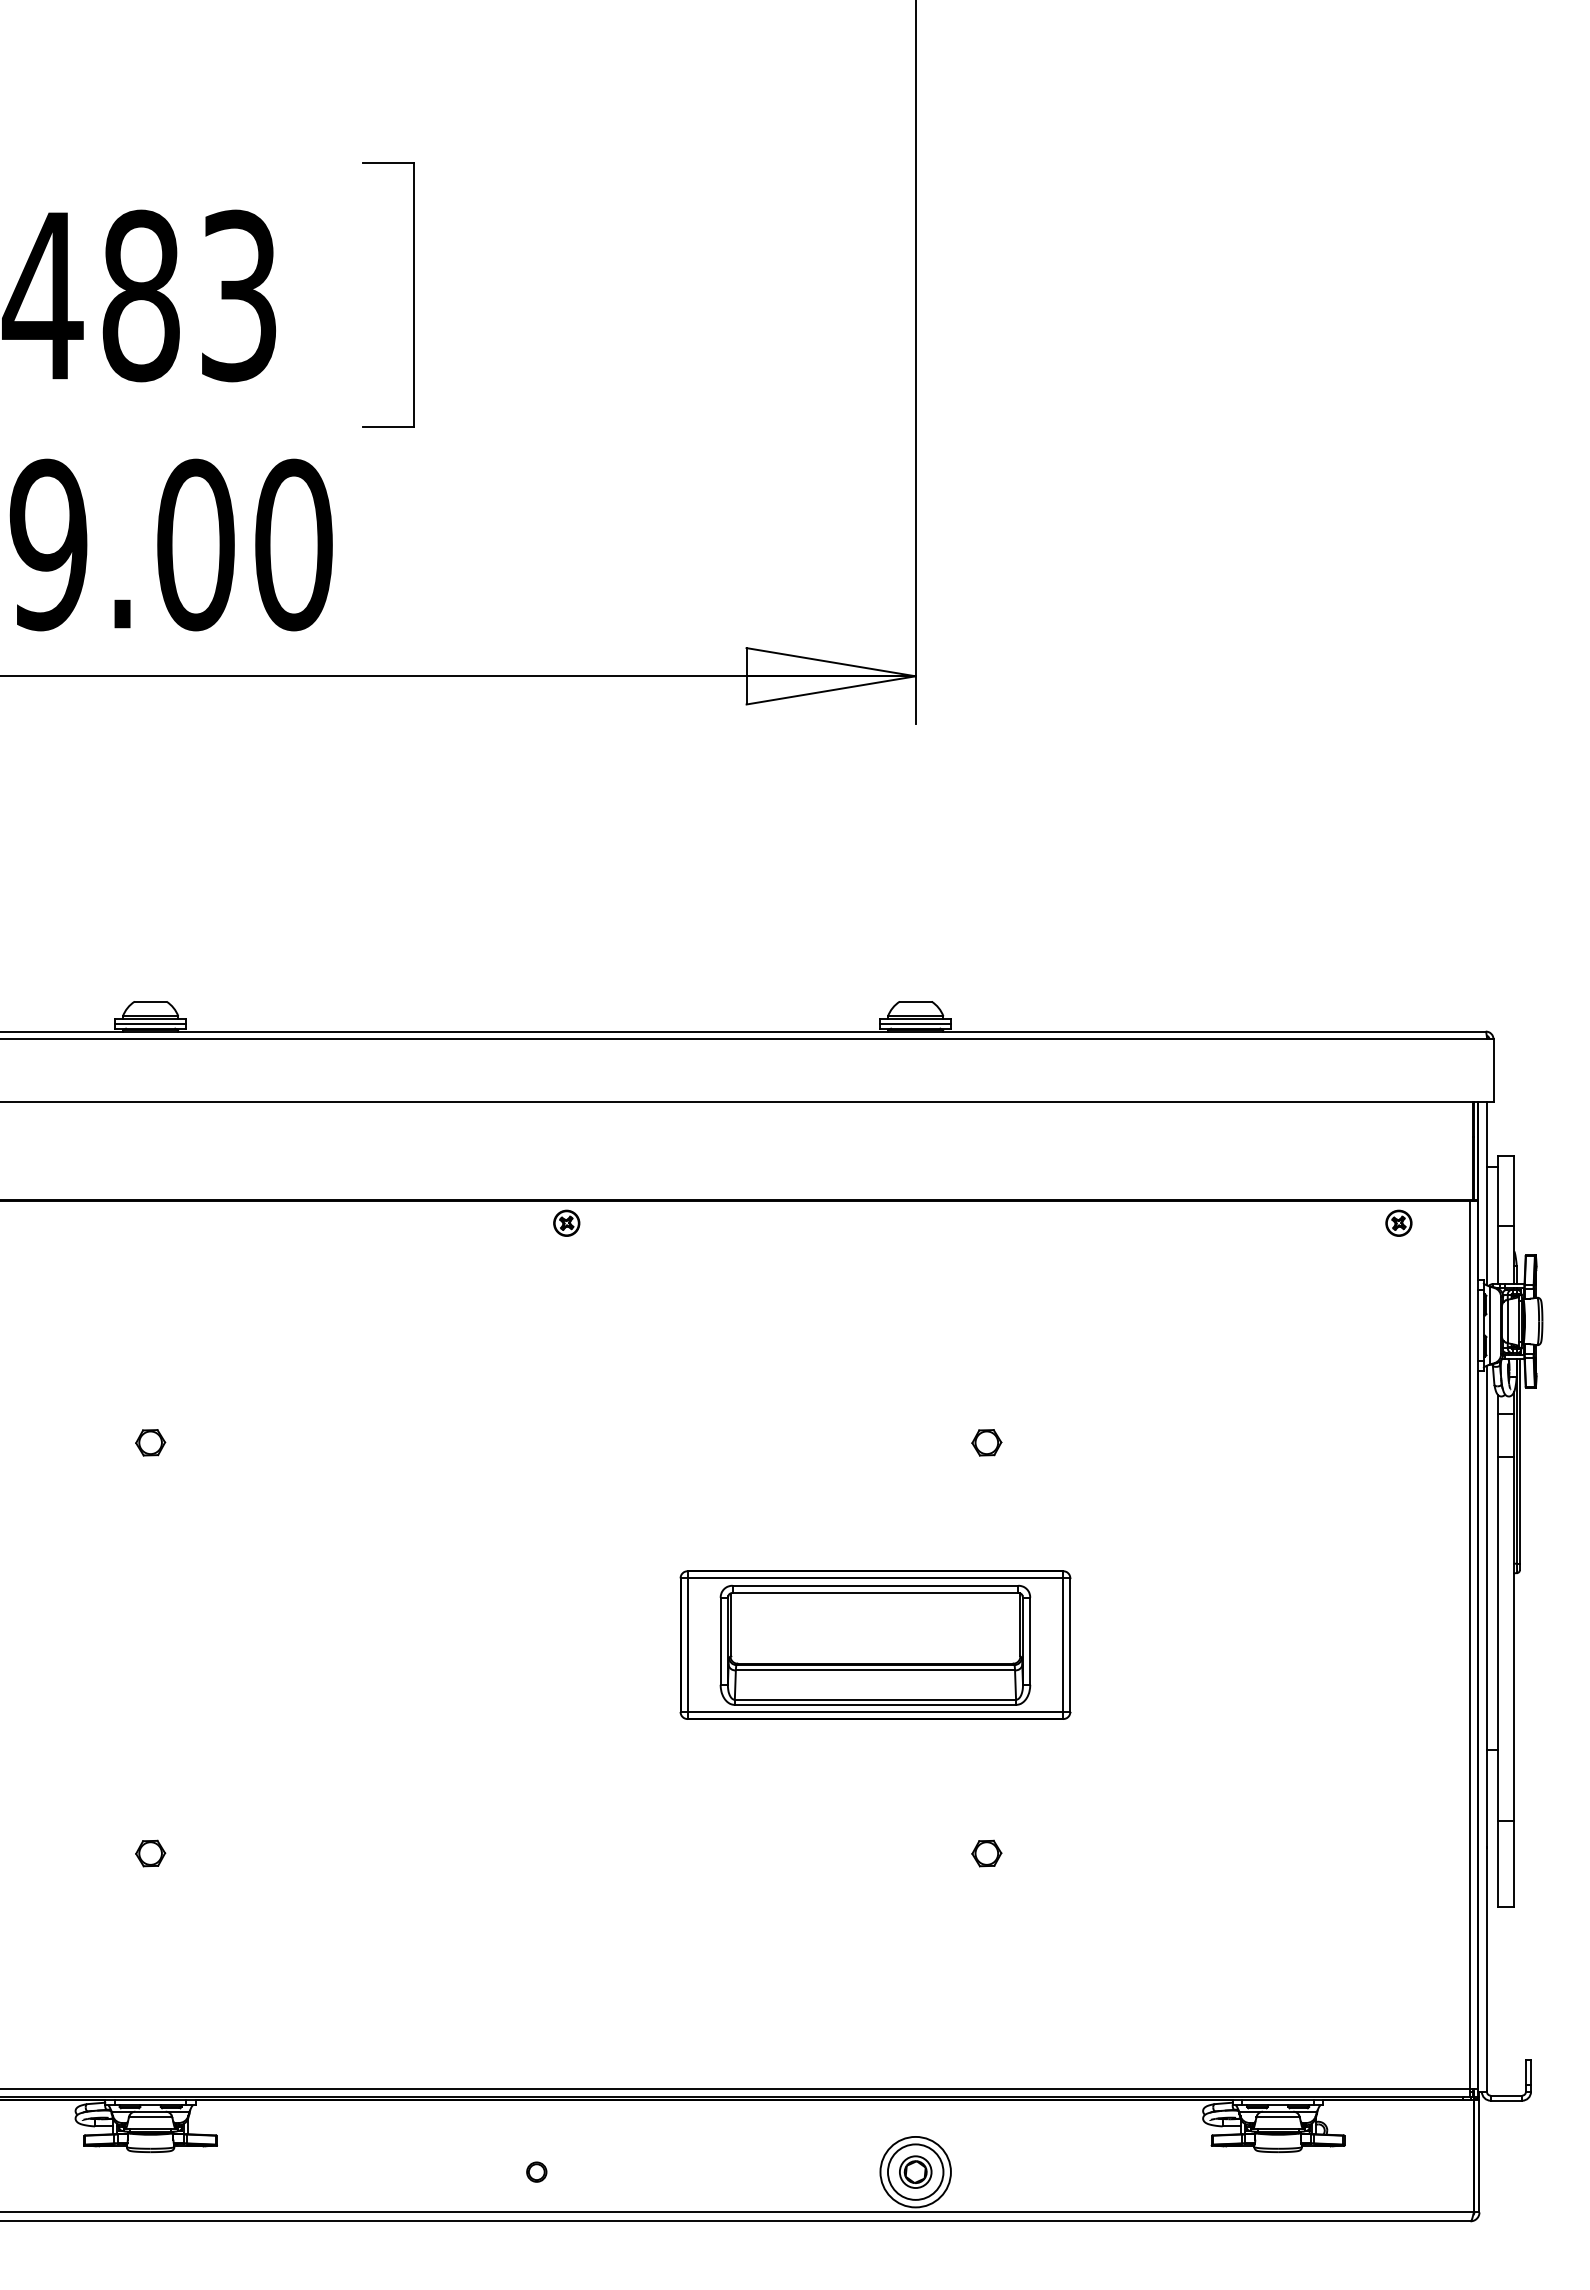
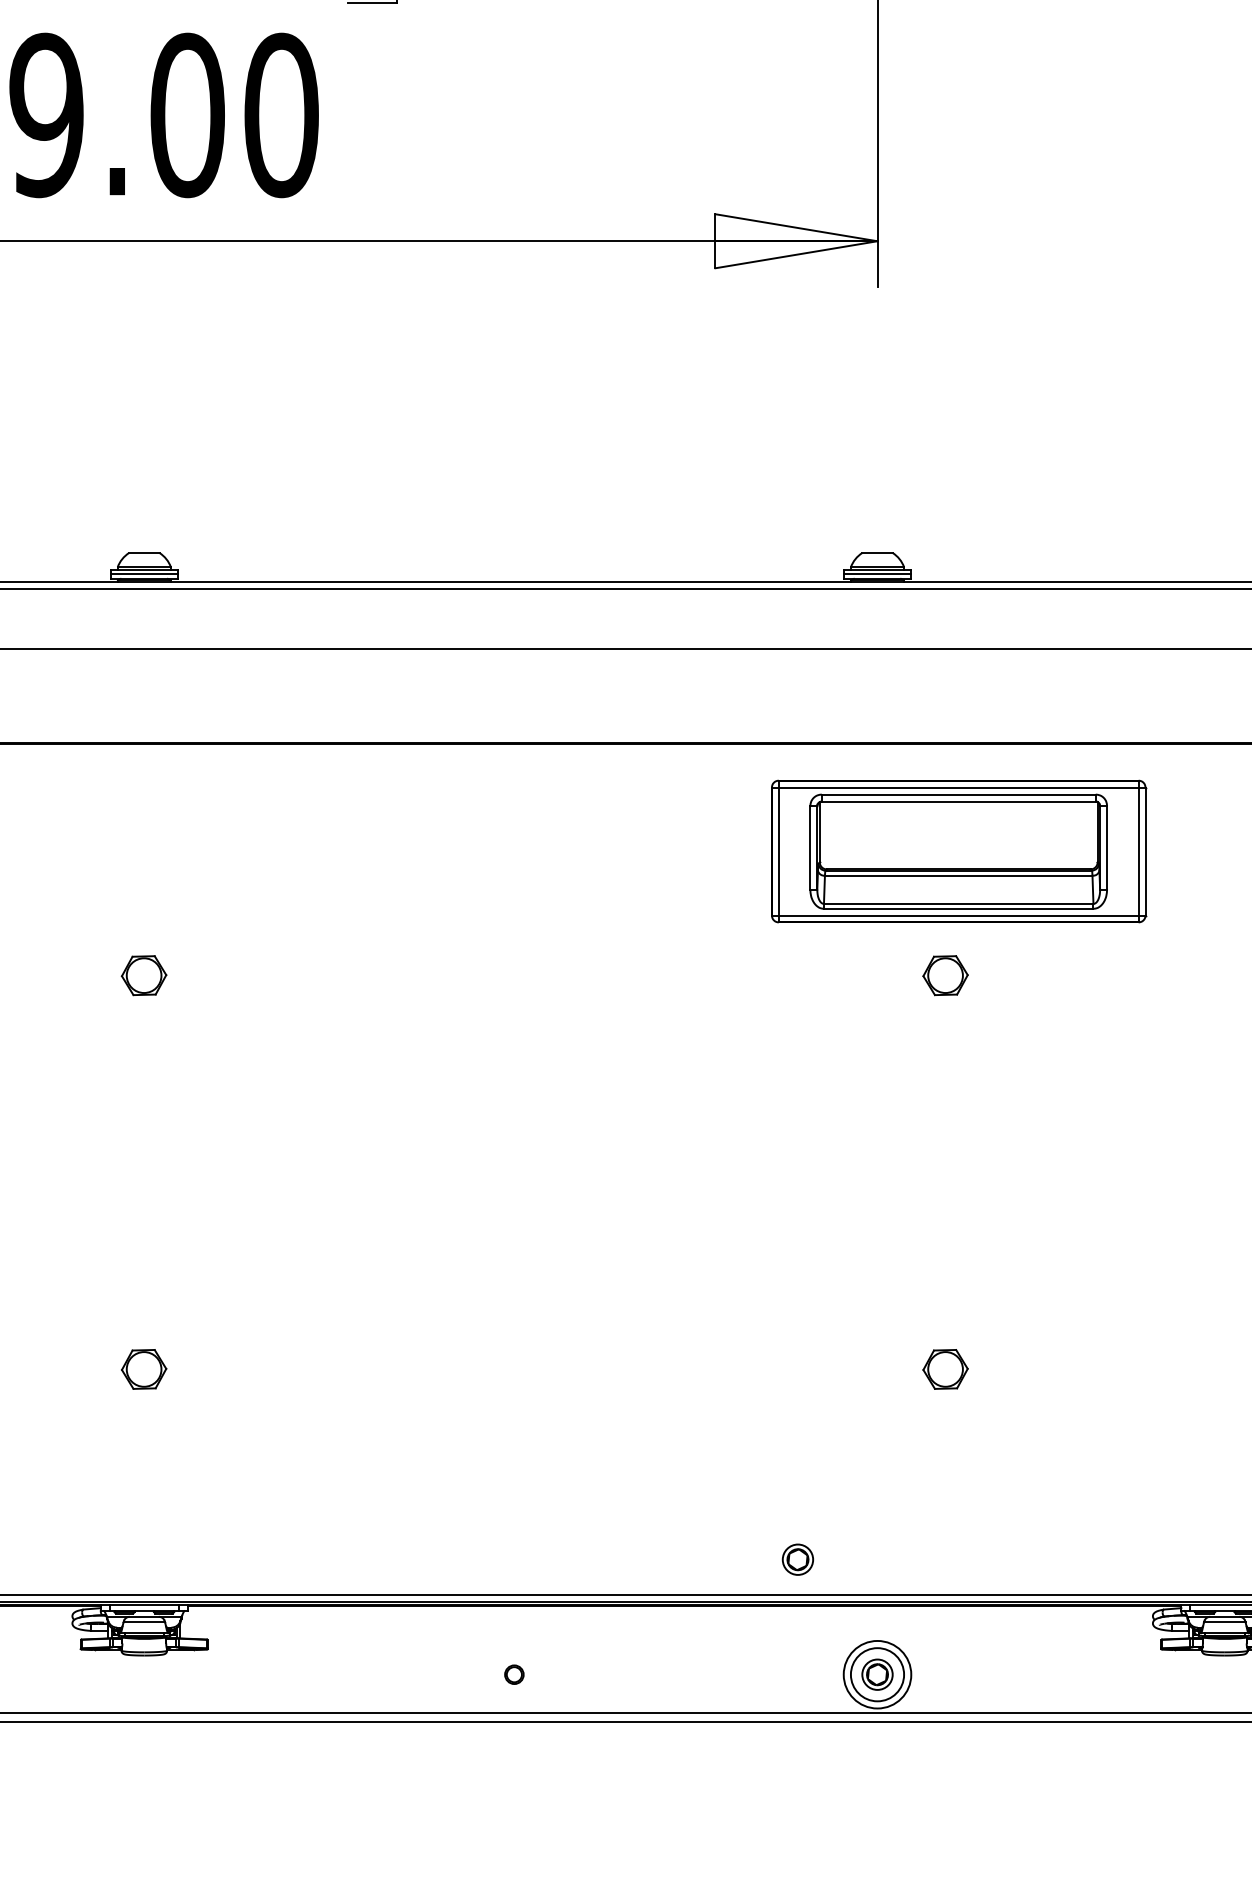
part: (566, 1222) -> (542, 764), removed
part: (150, 1442) -> (144, 975), size x1.6
part: (986, 1442) -> (945, 975), size x1.6
part: (875, 1644) -> (958, 850), moved
part: (150, 1853) -> (144, 1369), size x1.6
part: (986, 1853) -> (945, 1369), size x1.6
part: (832, 2051) -> (797, 1559), added

